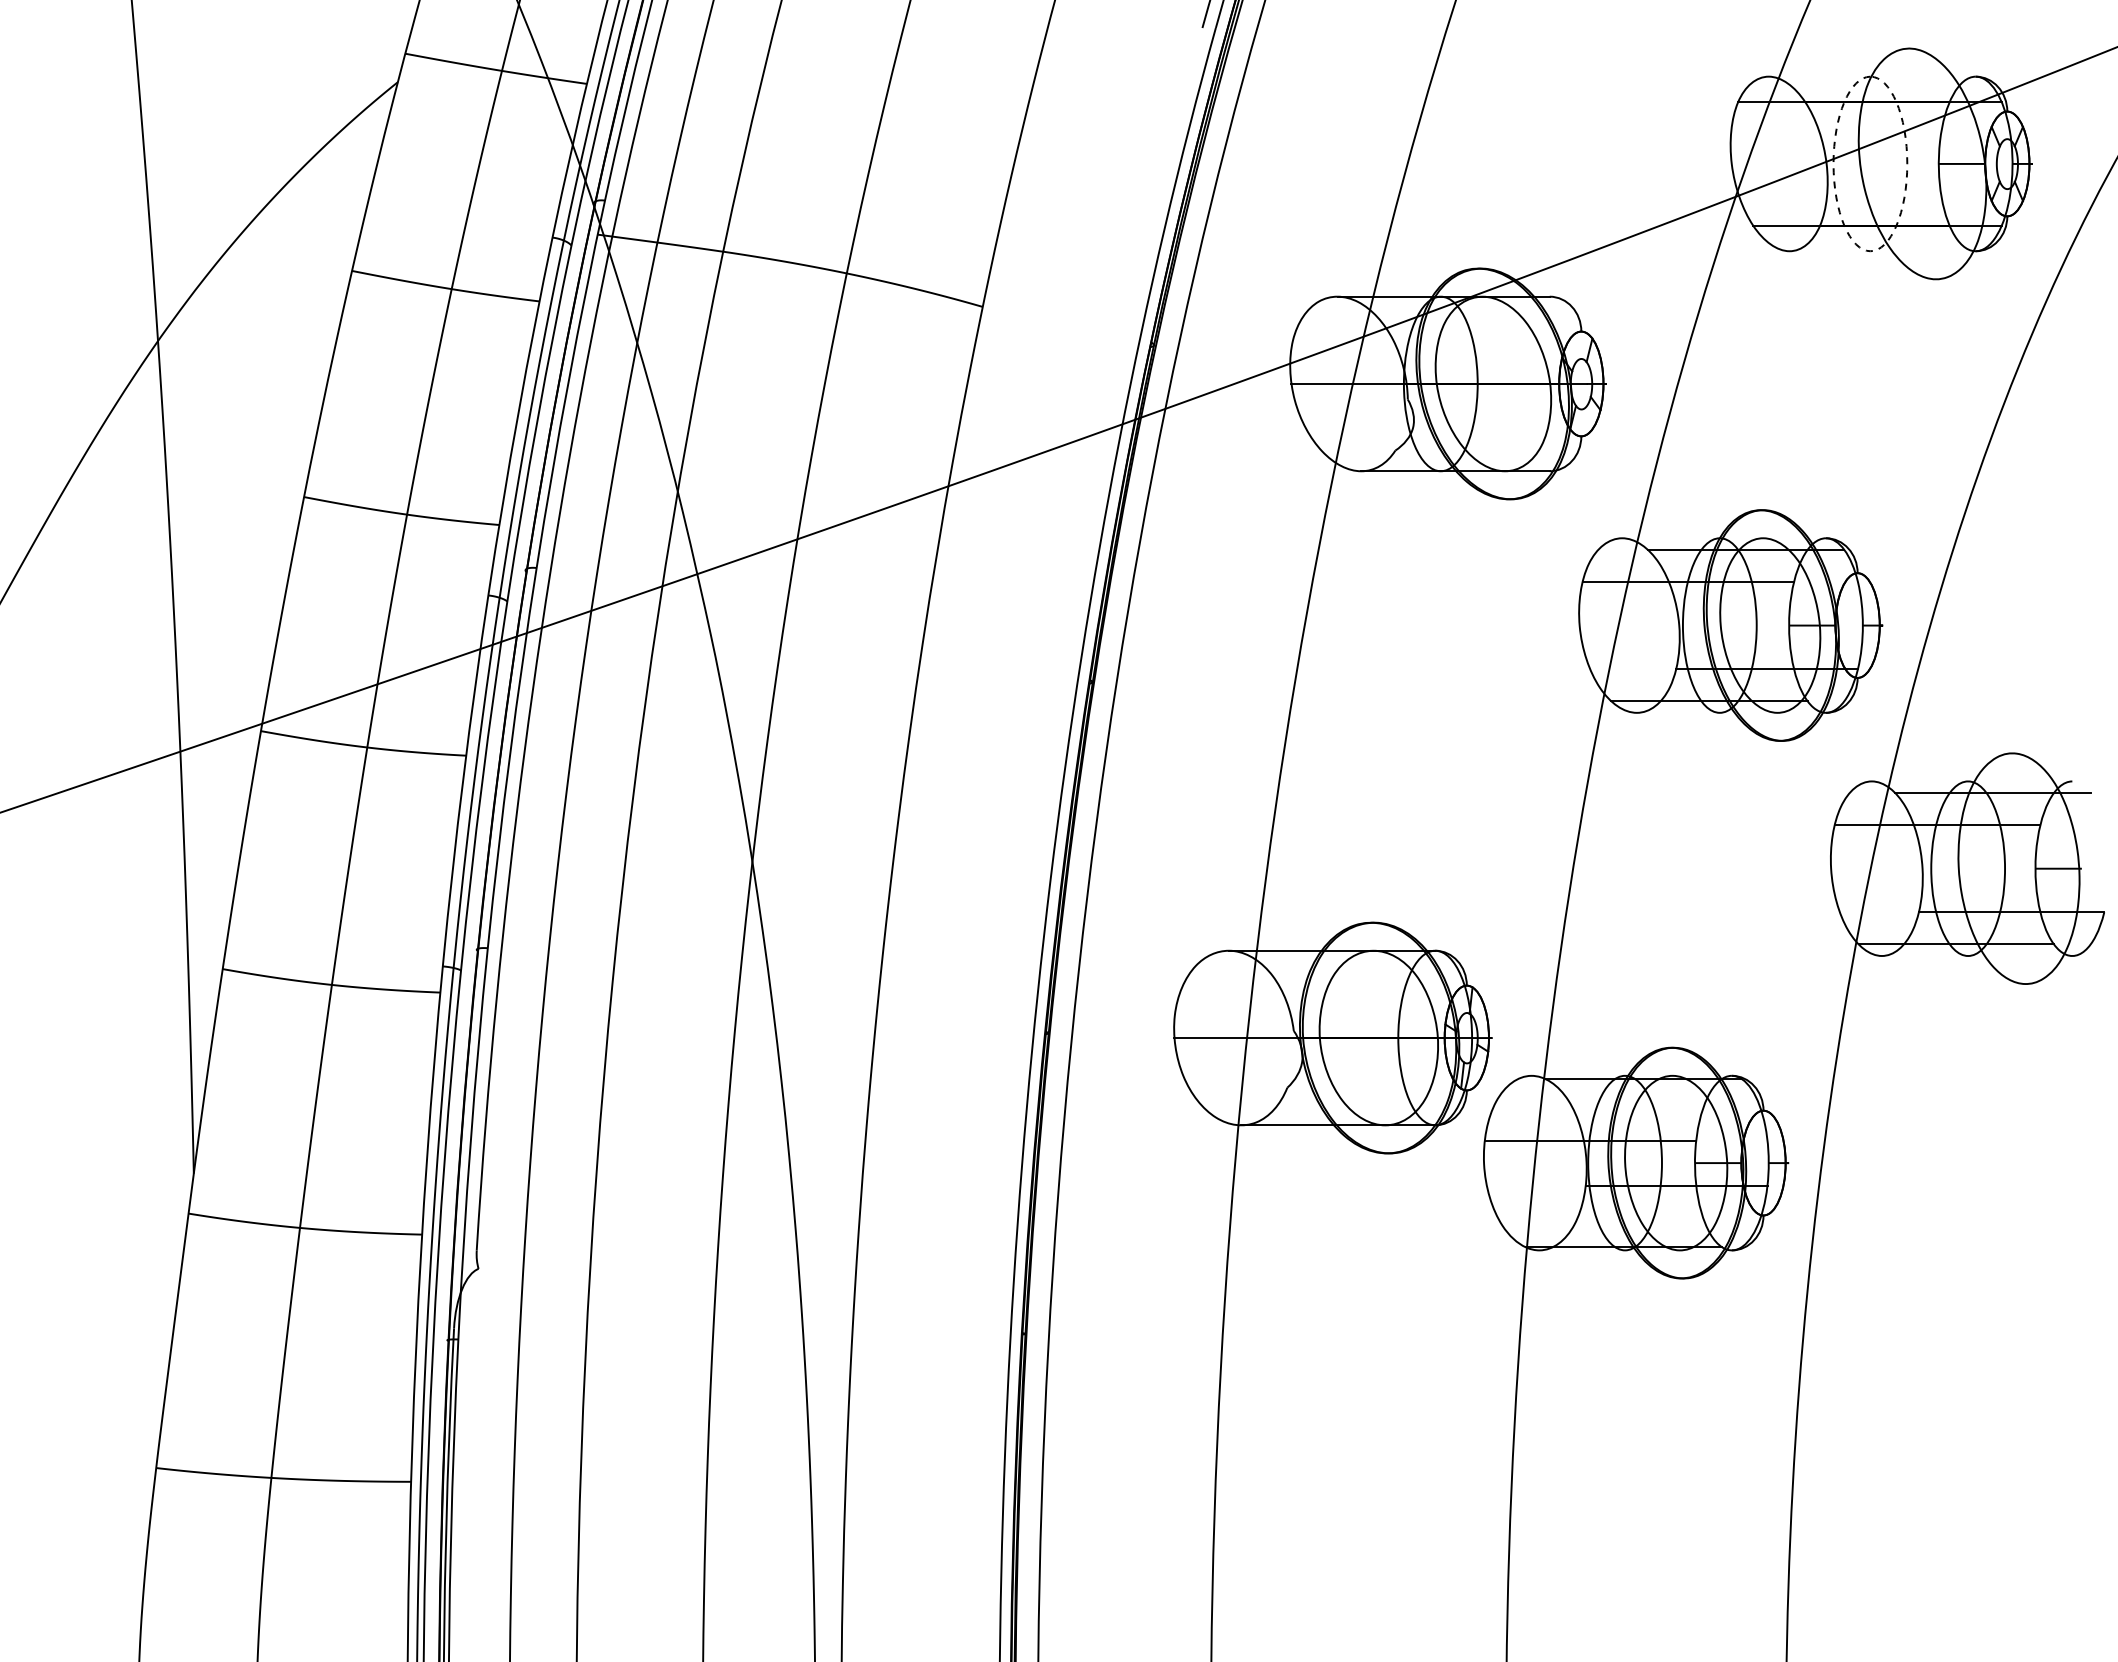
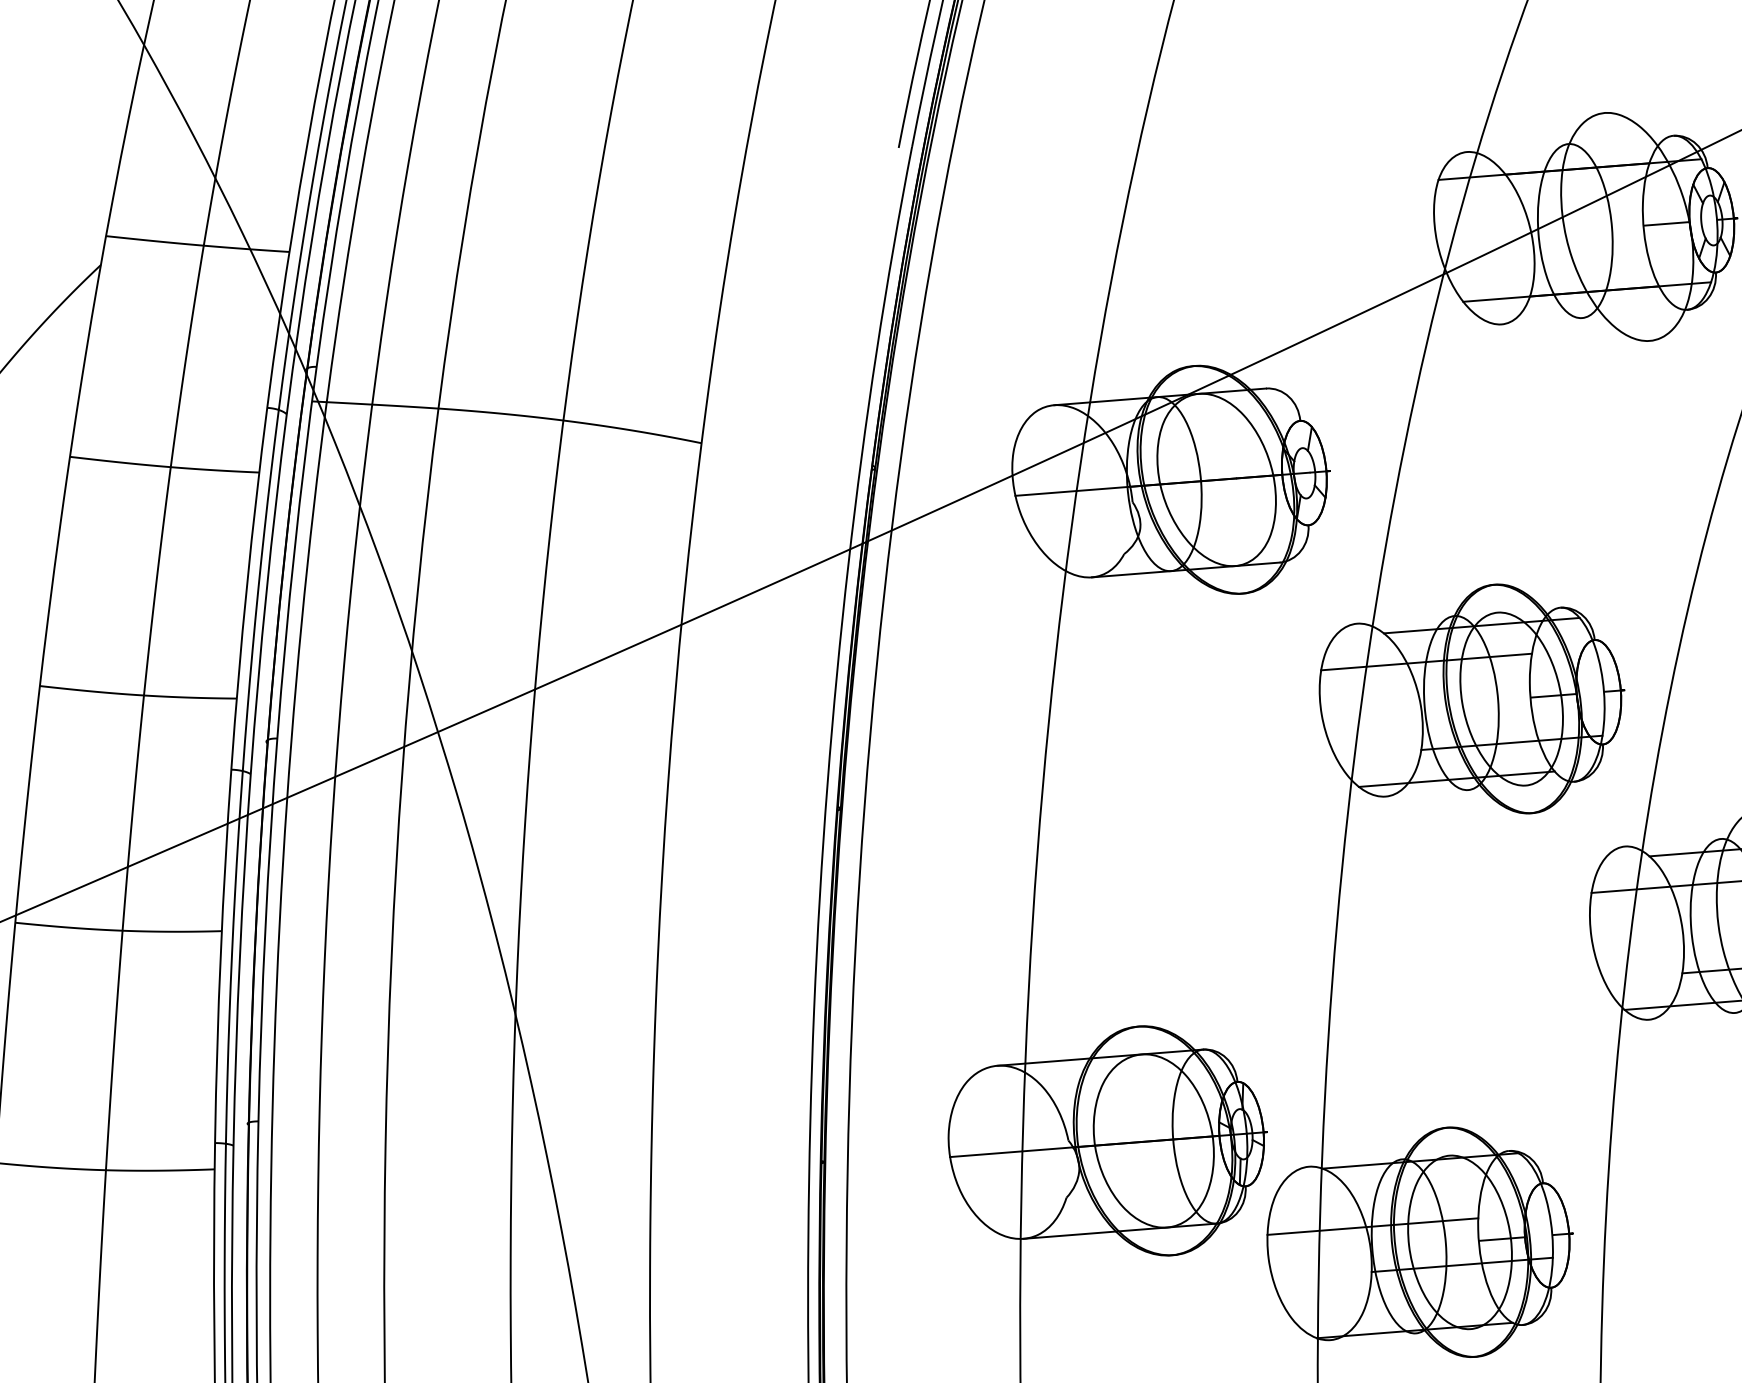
circle: (1870, 163) -> (1575, 230), dashed -> solid

